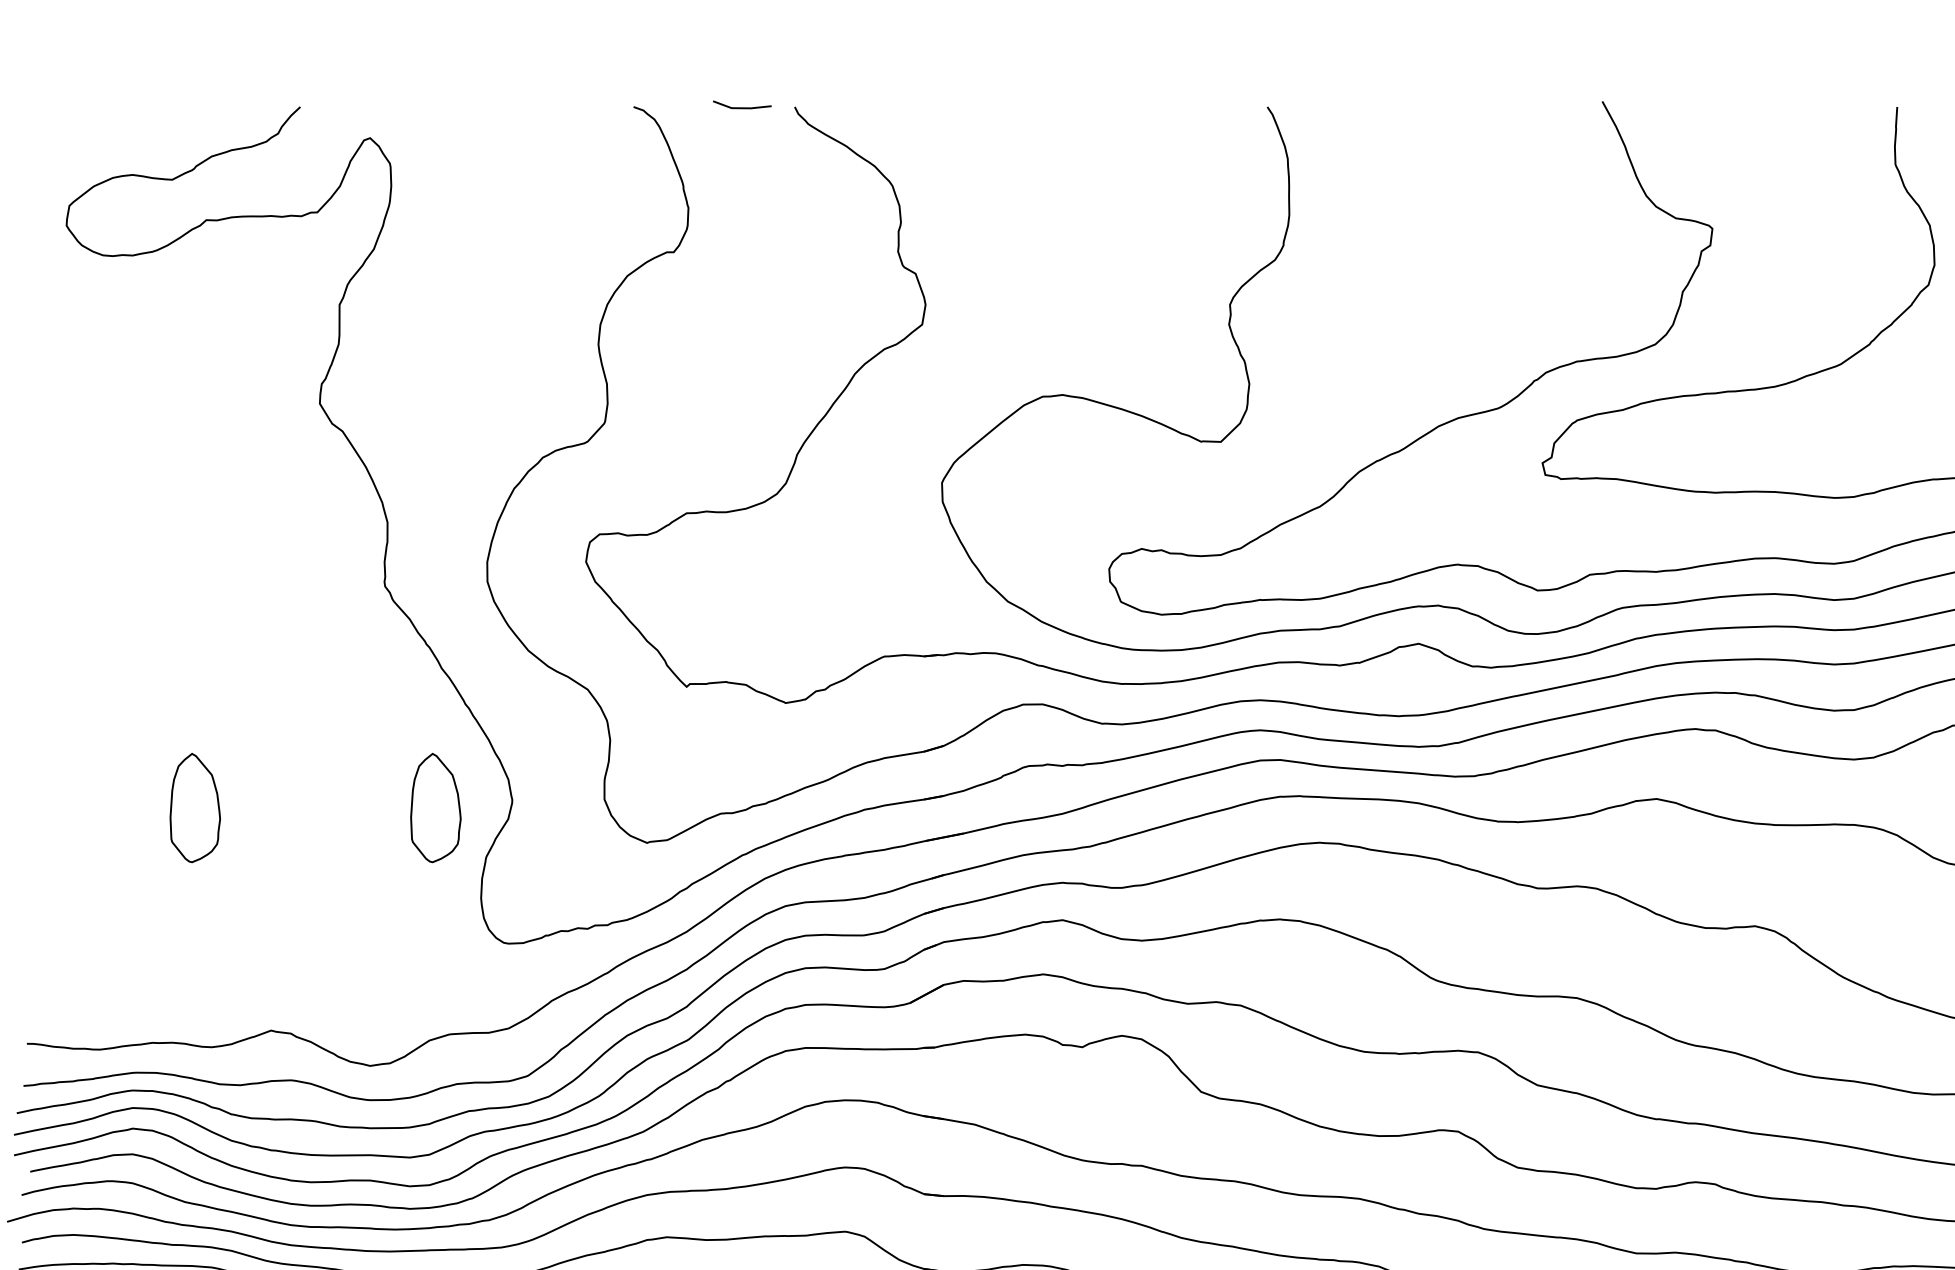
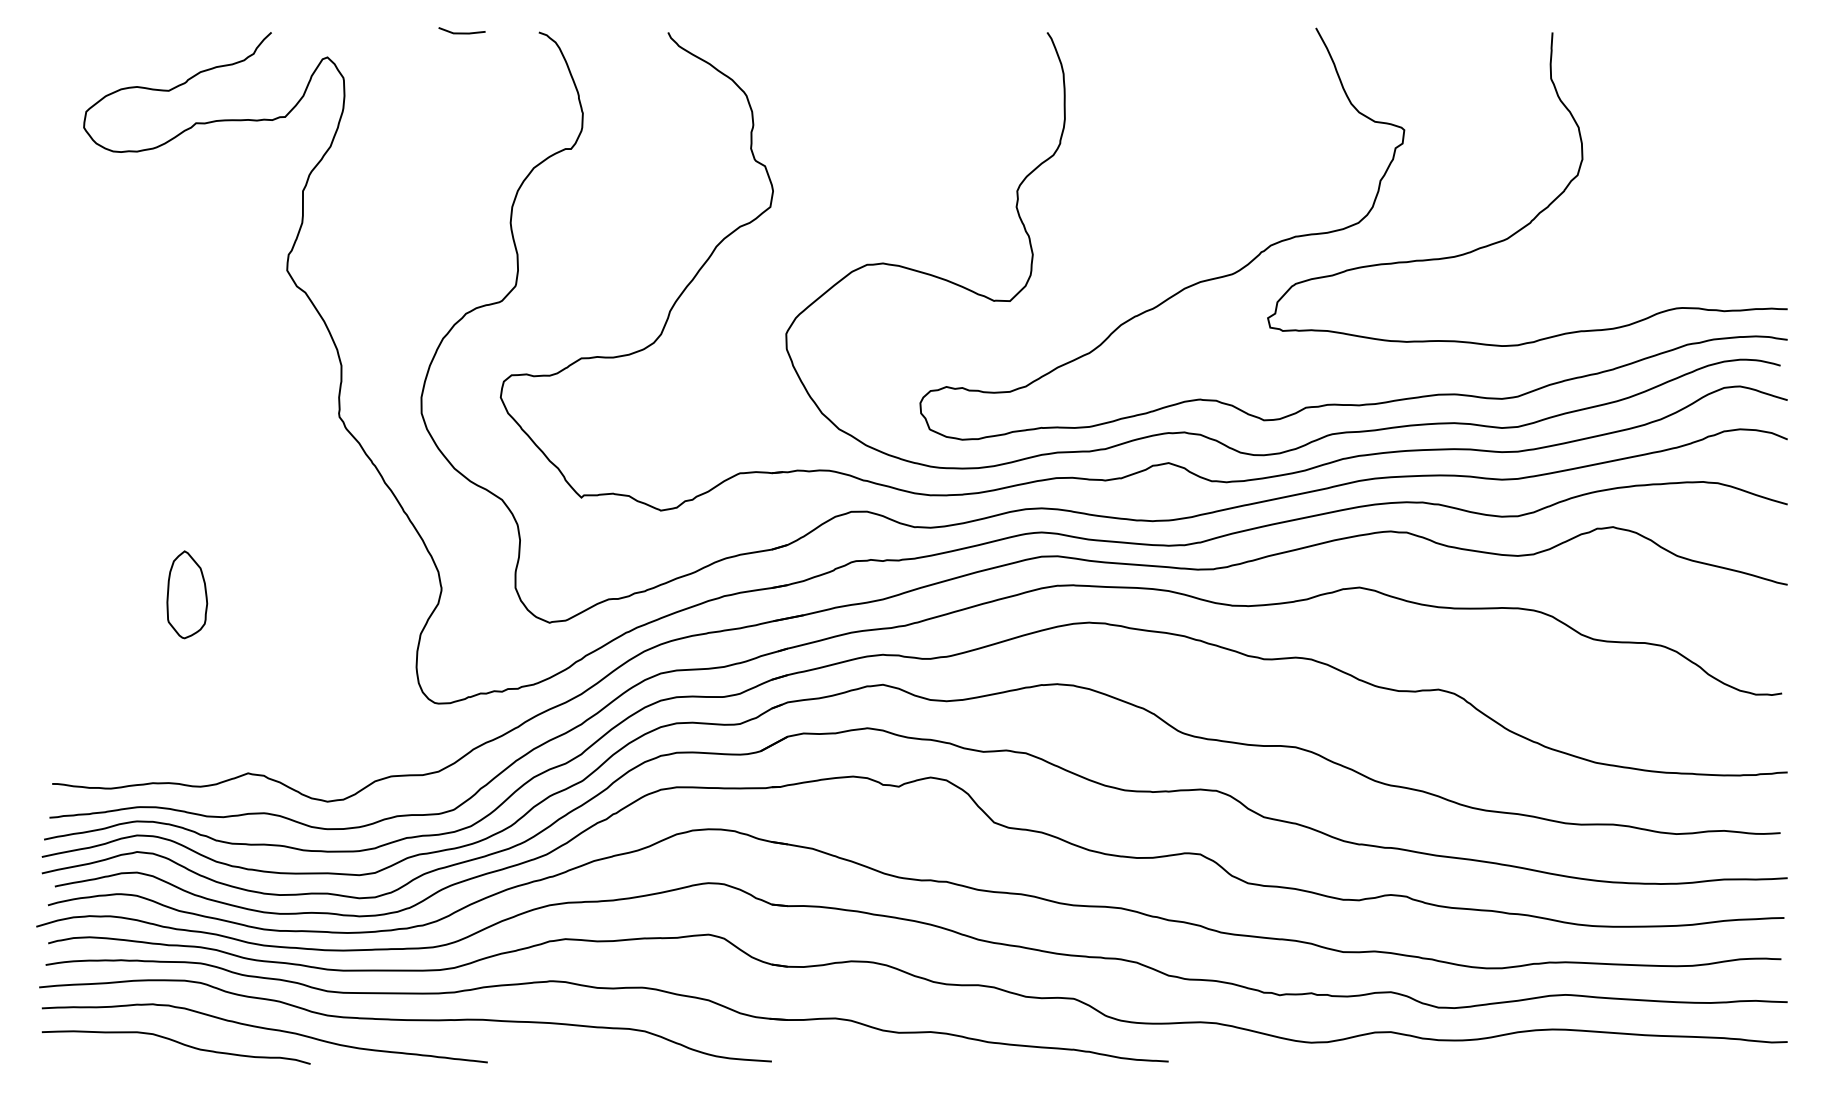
line: (741, 107) -> (461, 32), moved
part: (436, 807) -> (380, 594), removed

